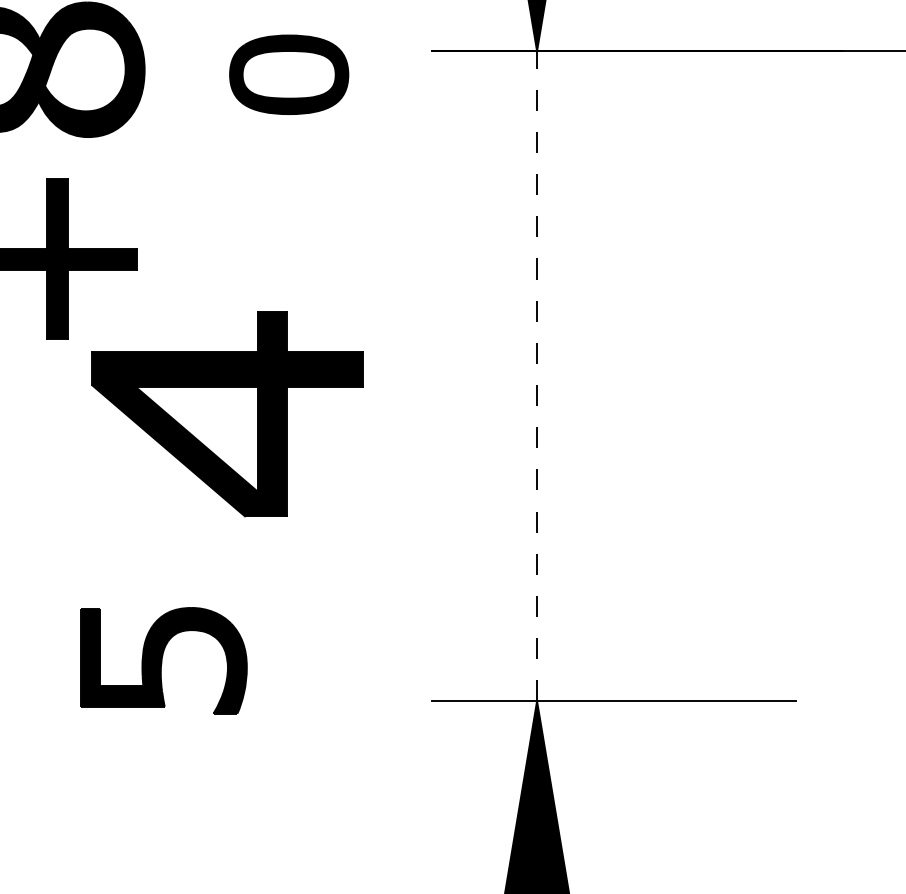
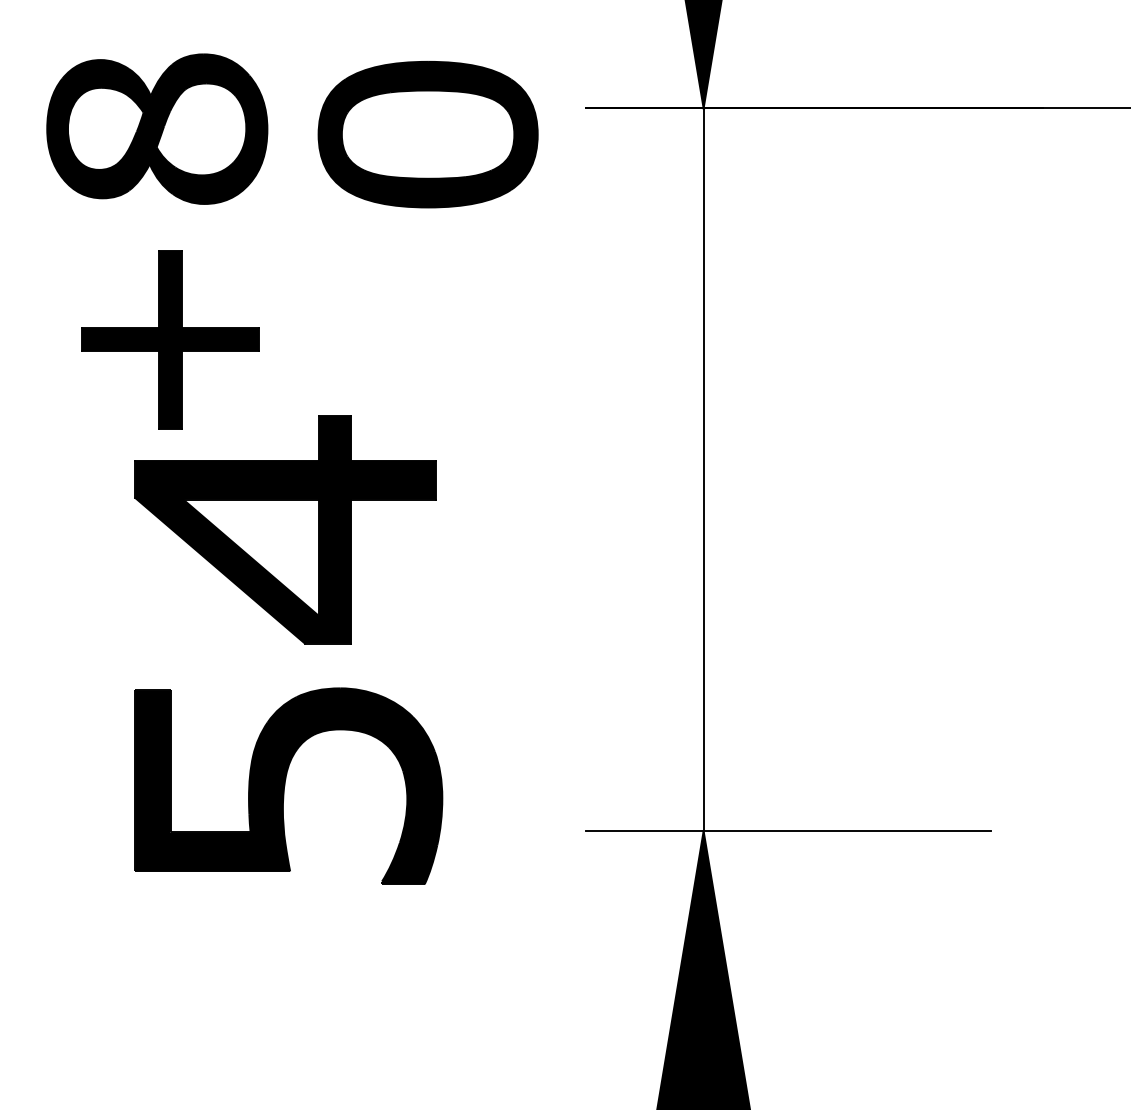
part: (288, 74) -> (427, 134), size x1.67
line: (536, 375) -> (703, 469), dashed -> solid
part: (227, 413) -> (285, 529), moved
part: (163, 660) -> (288, 785), size x1.67

